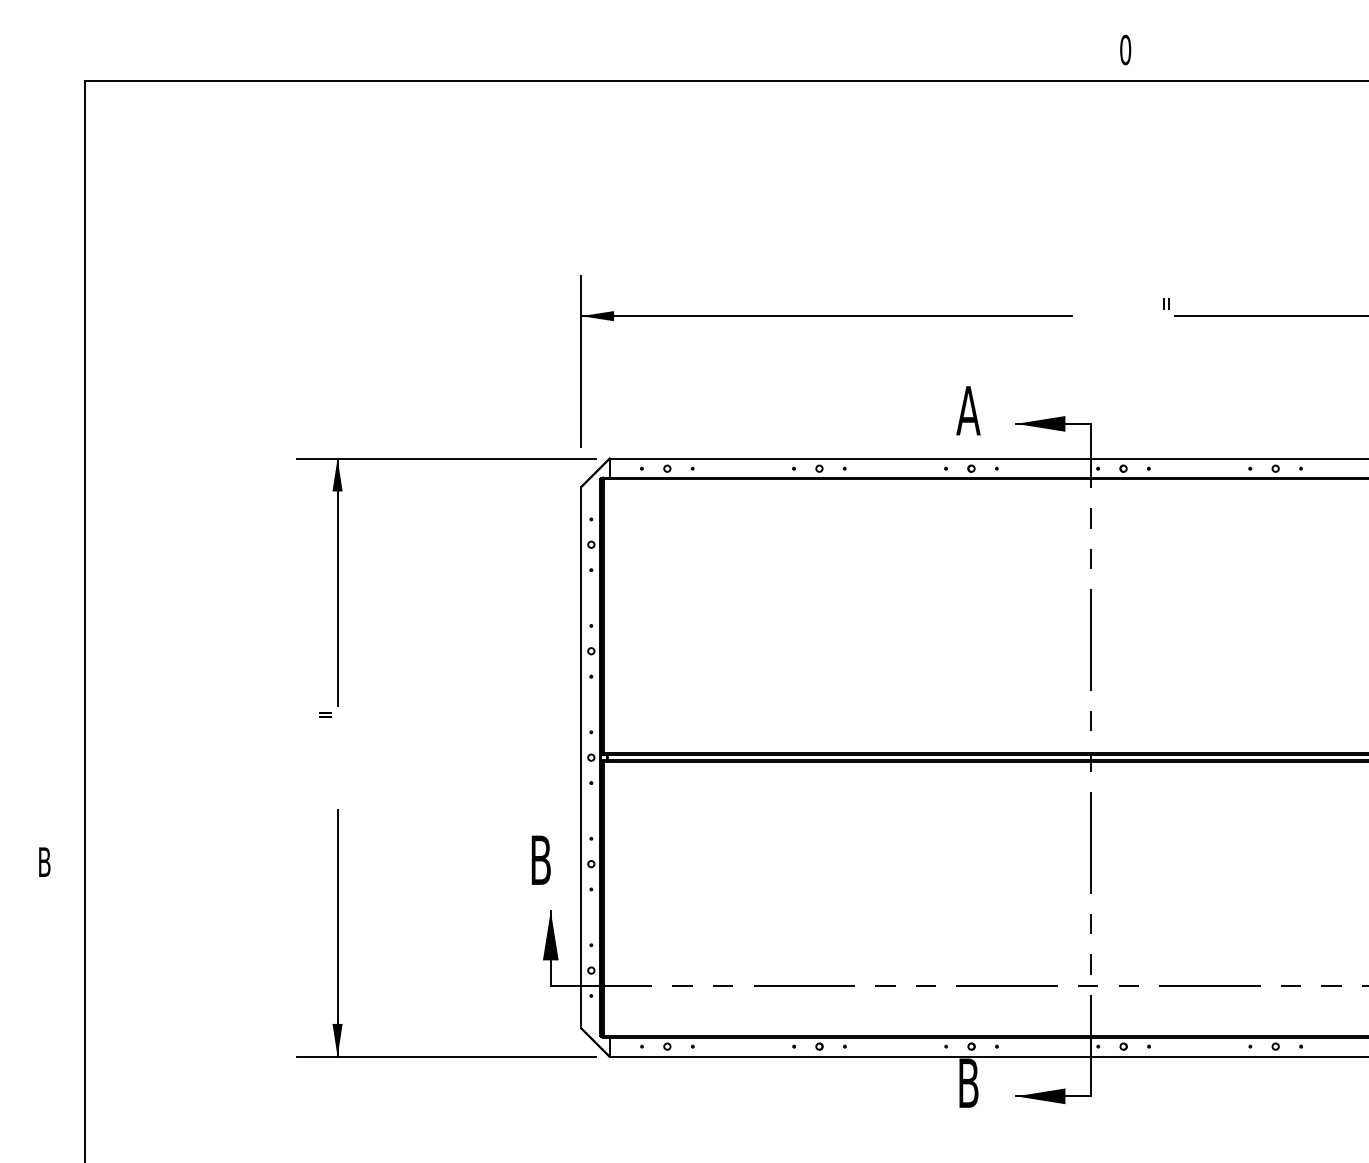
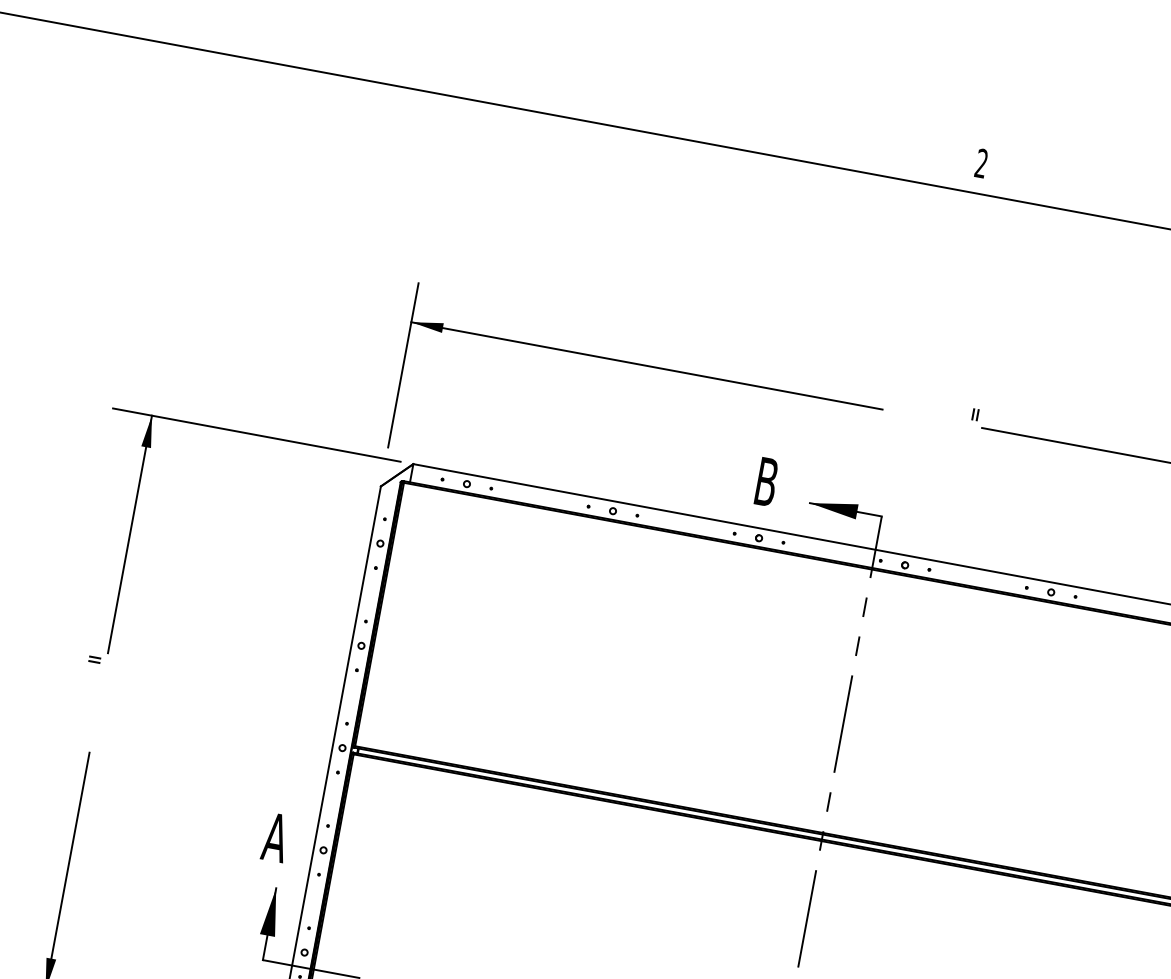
text: (1125, 49) -> (981, 163), 0 -> 2
text: (968, 410) -> (766, 481), A -> B
text: (540, 859) -> (275, 836), B -> A

